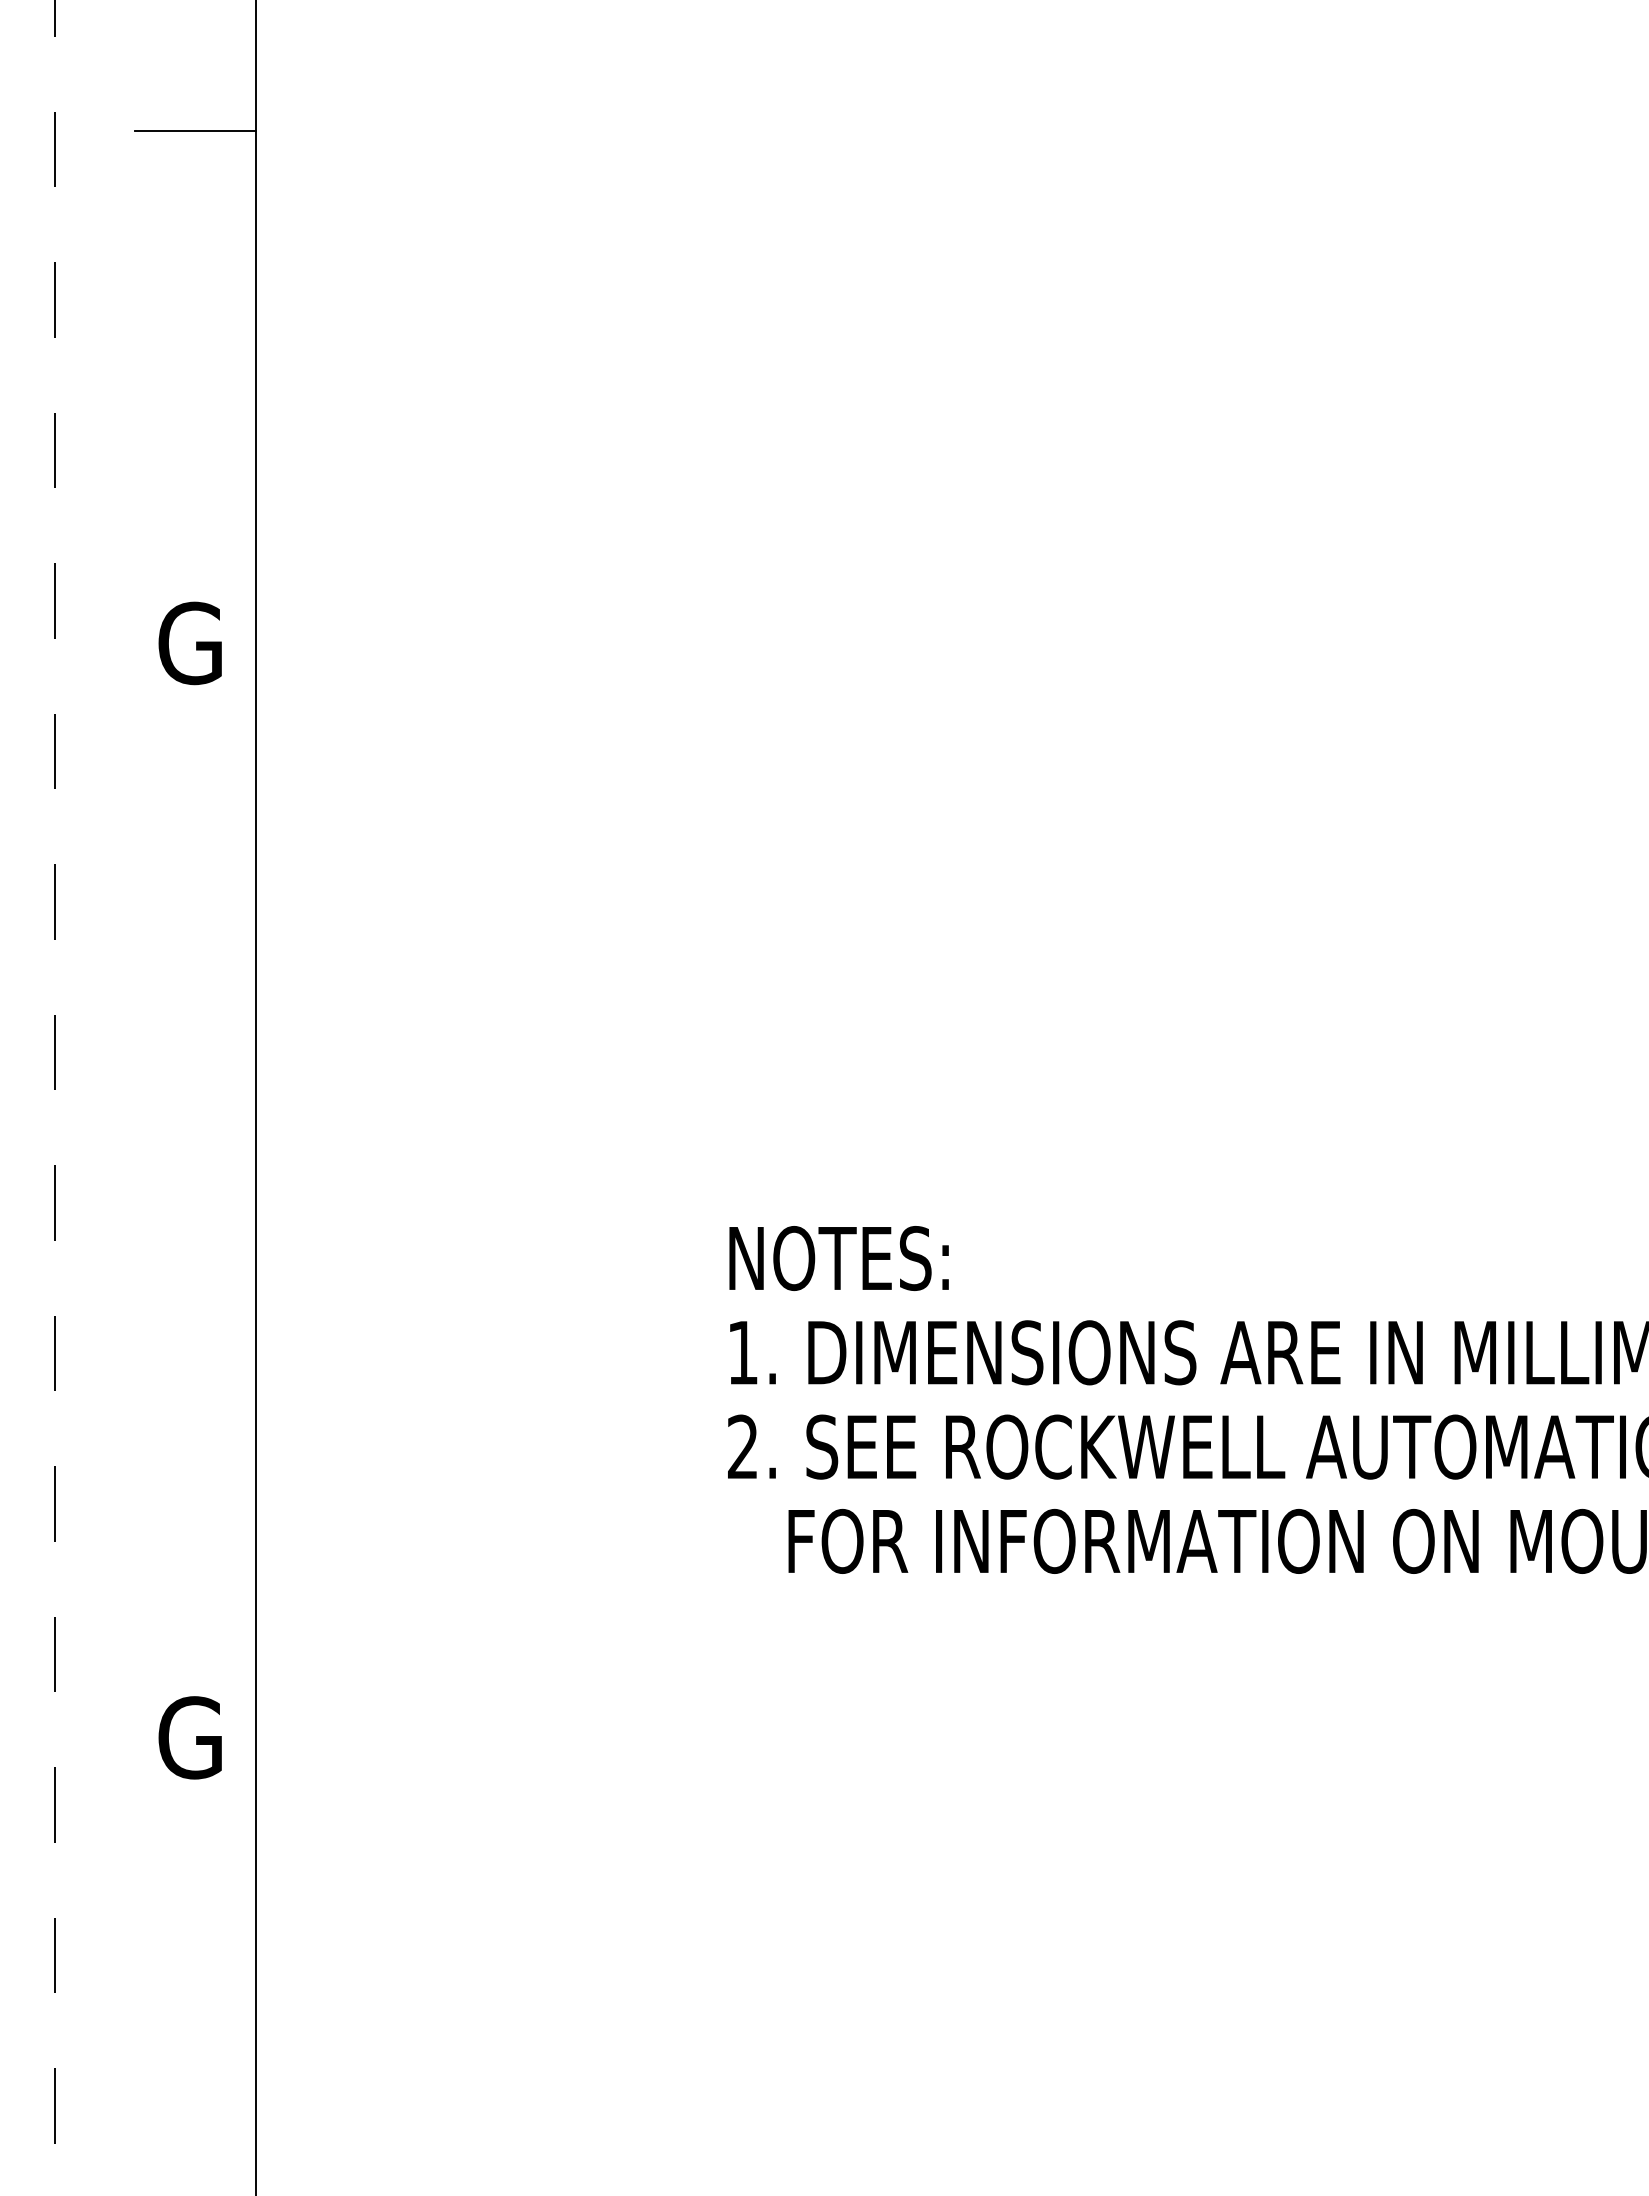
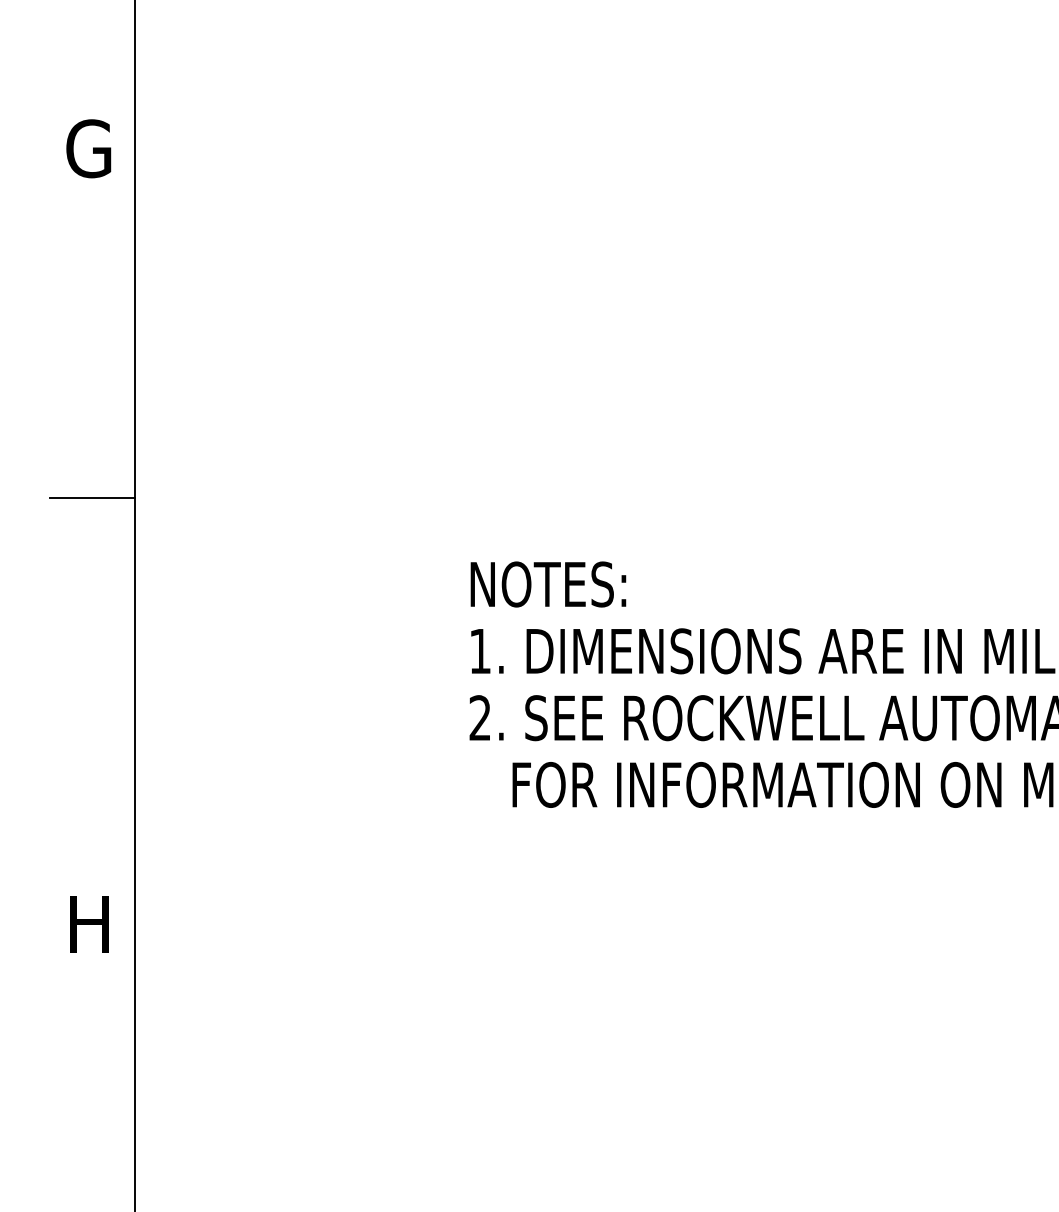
line: (195, 1136) -> (92, 498), added
text: (189, 1737) -> (88, 923), G -> H

